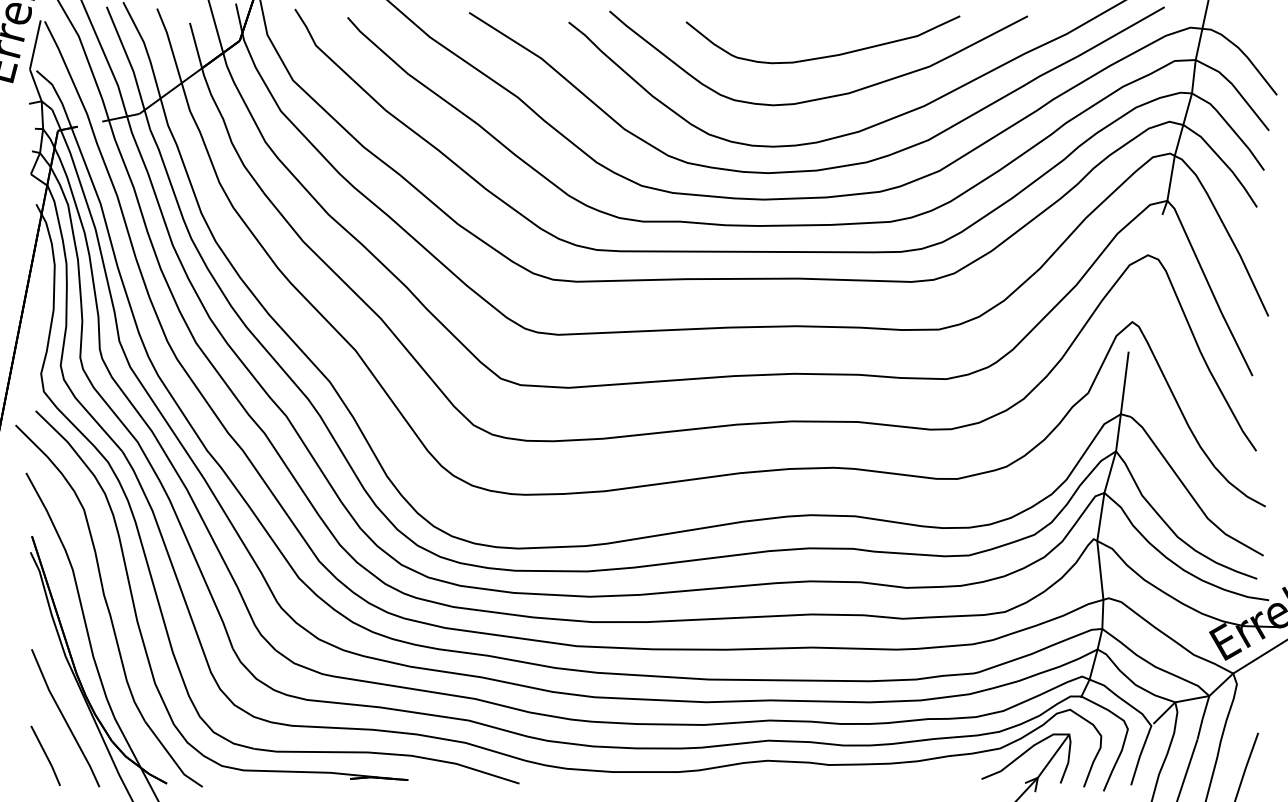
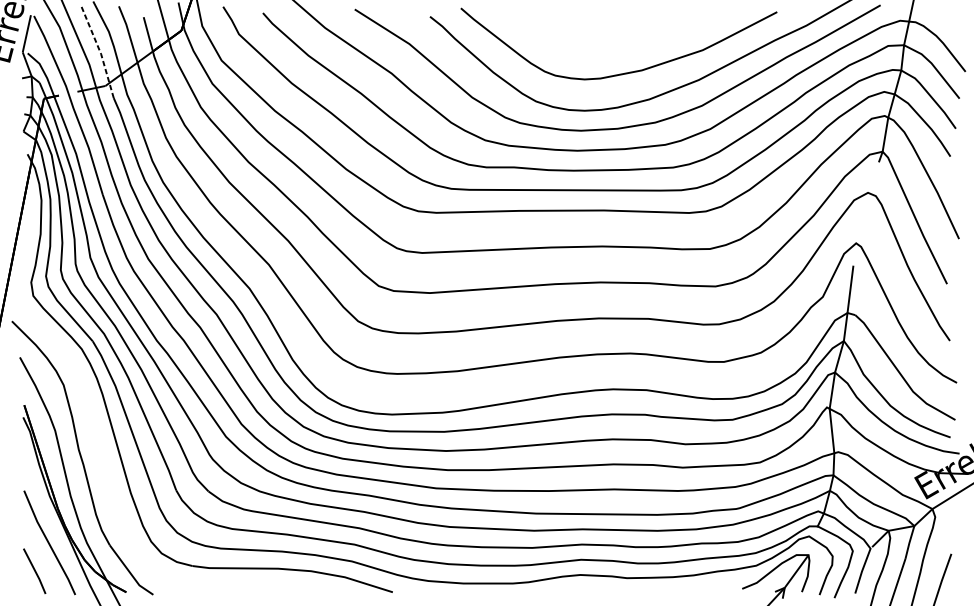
curve: (822, 56) -> (621, 42), removed
line: (131, 67) -> (99, 50), solid -> dashed
part: (136, 611) -> (103, 462), removed

